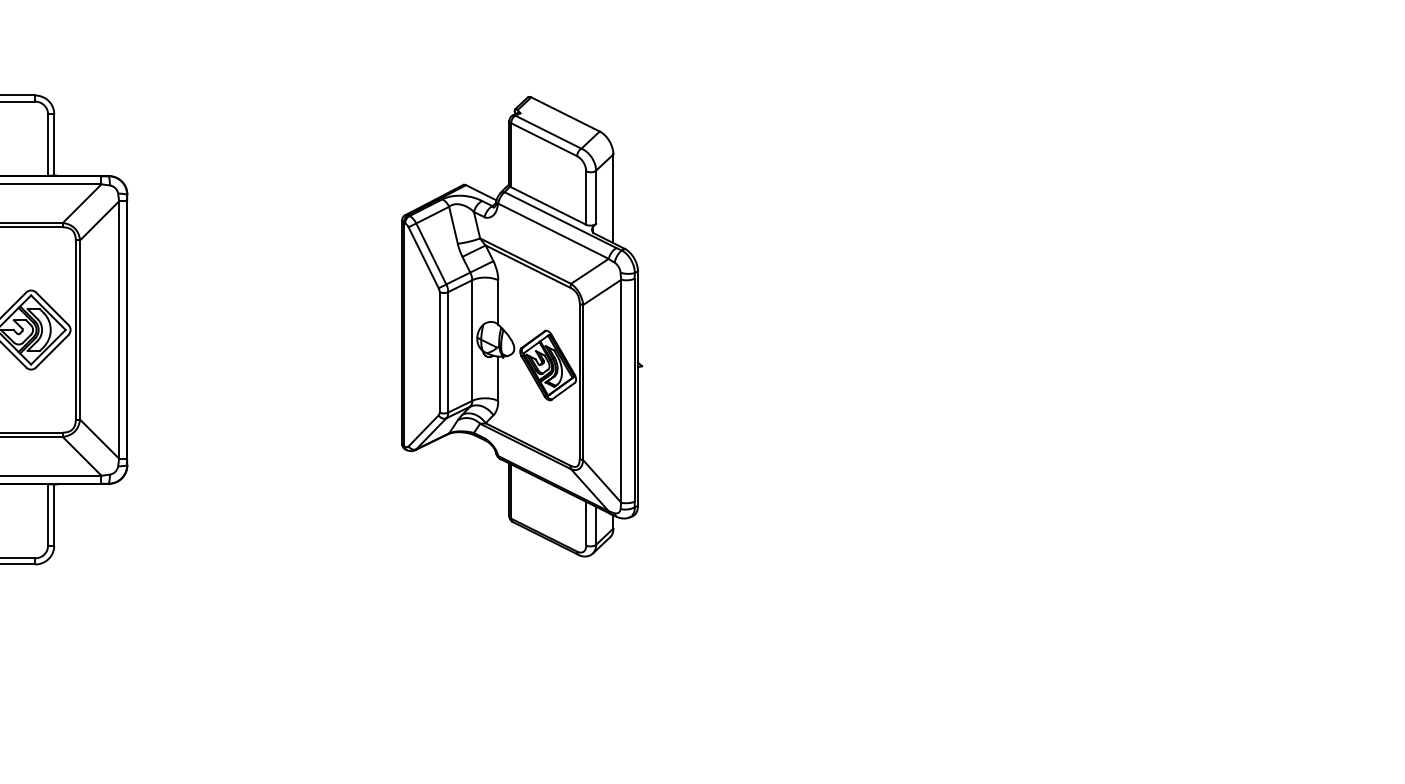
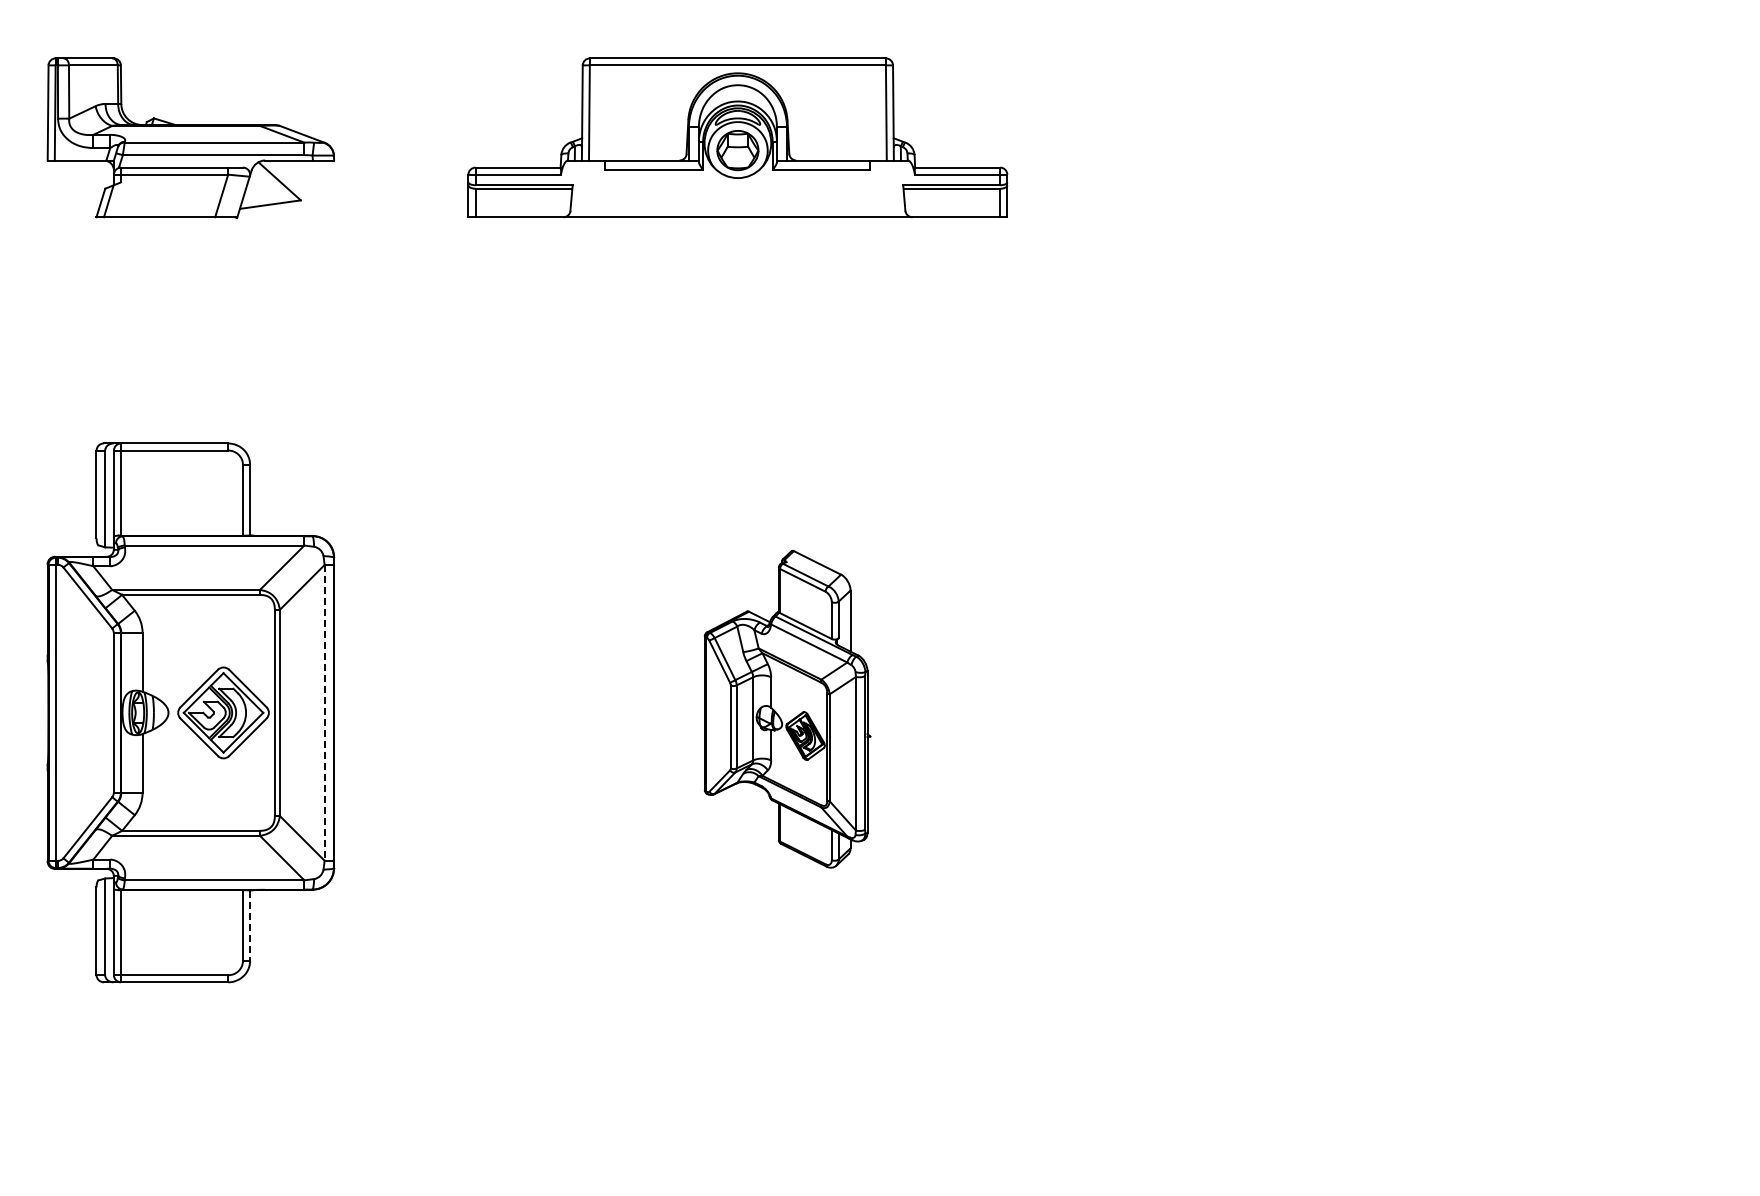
part: (521, 327) -> (787, 709), size x0.6
line: (118, 329) -> (324, 712), solid -> dashed
line: (54, 515) -> (250, 926), solid -> dashed

